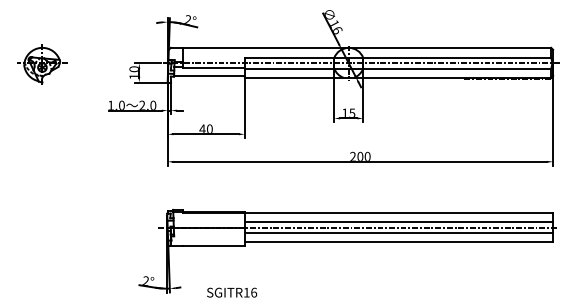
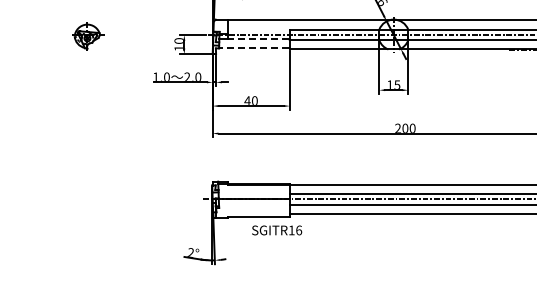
part: (42, 64) -> (87, 36), size x0.7
line: (212, 67) -> (257, 39), solid -> dashed
line: (208, 76) -> (253, 48), solid -> dashed
text: (232, 292) -> (277, 230), moved

